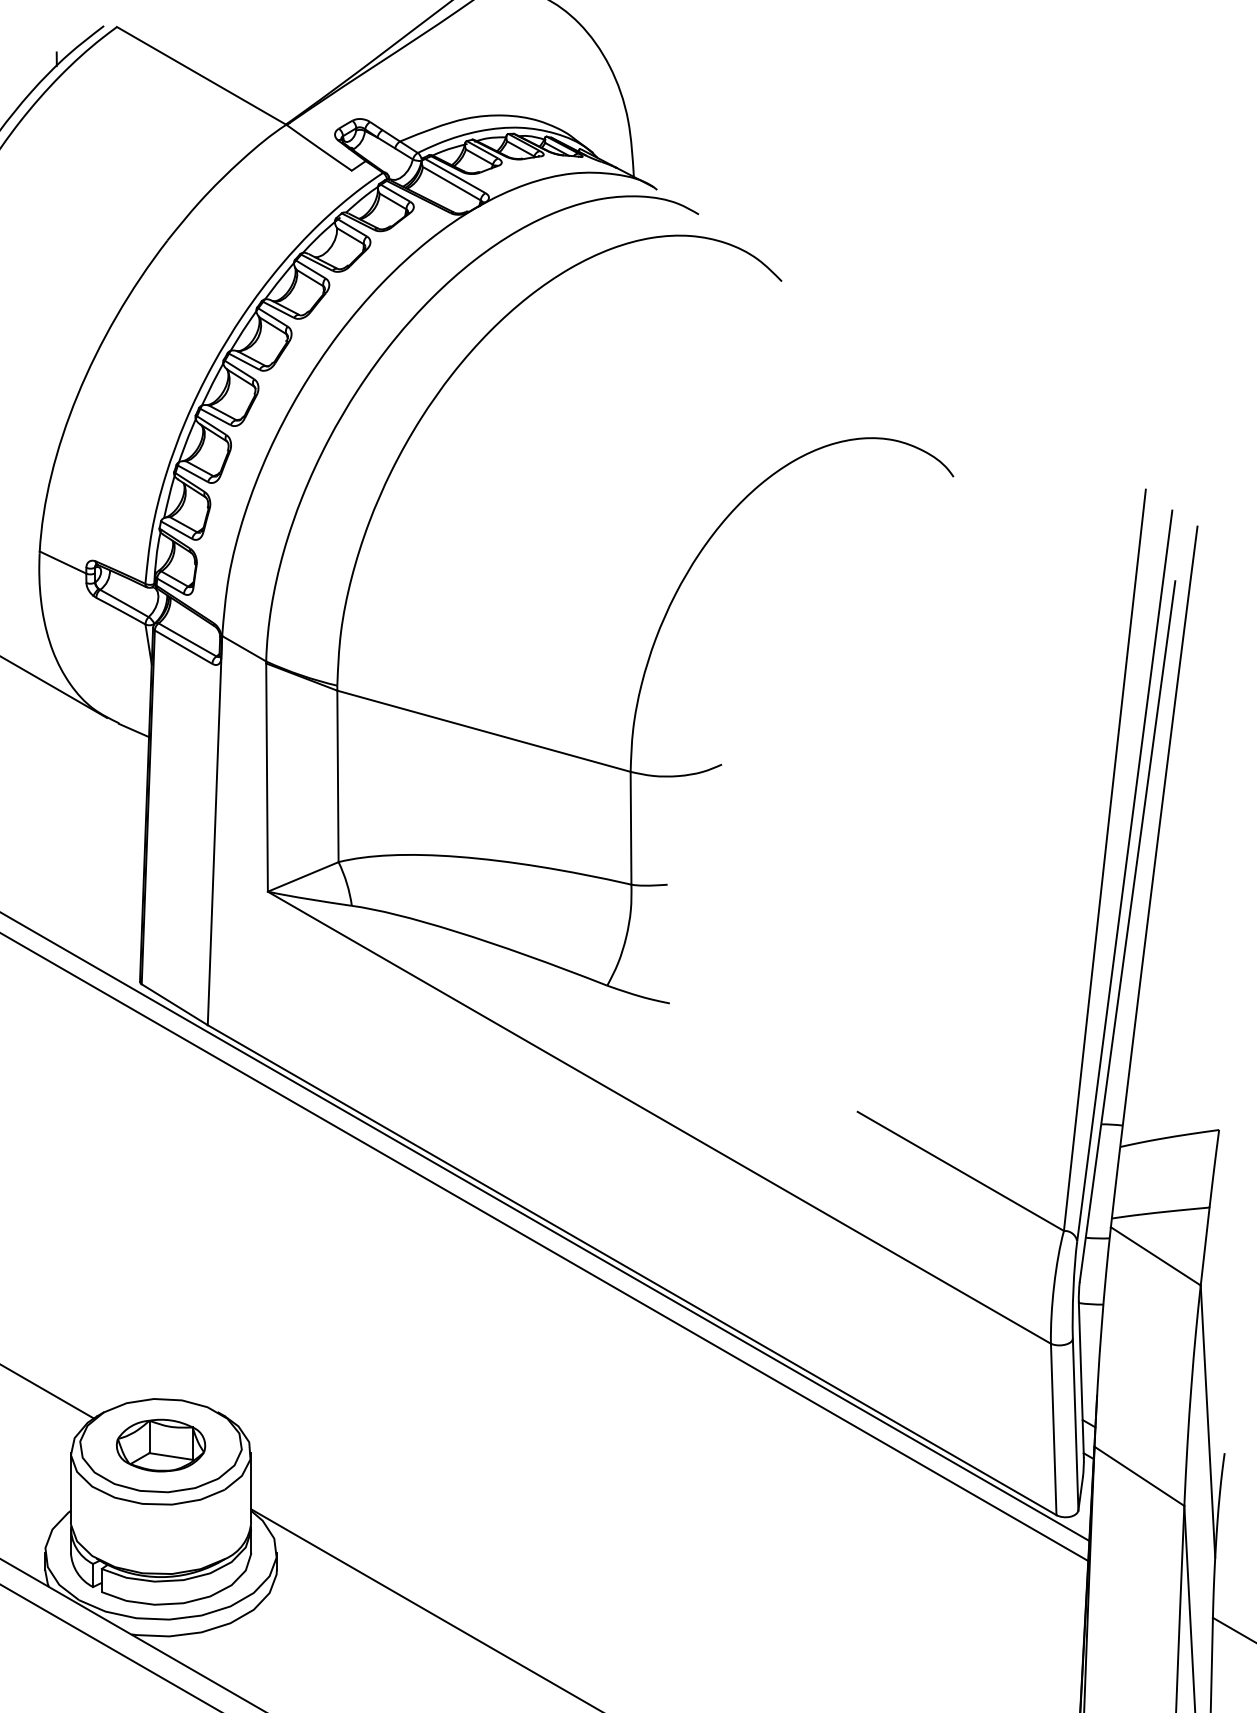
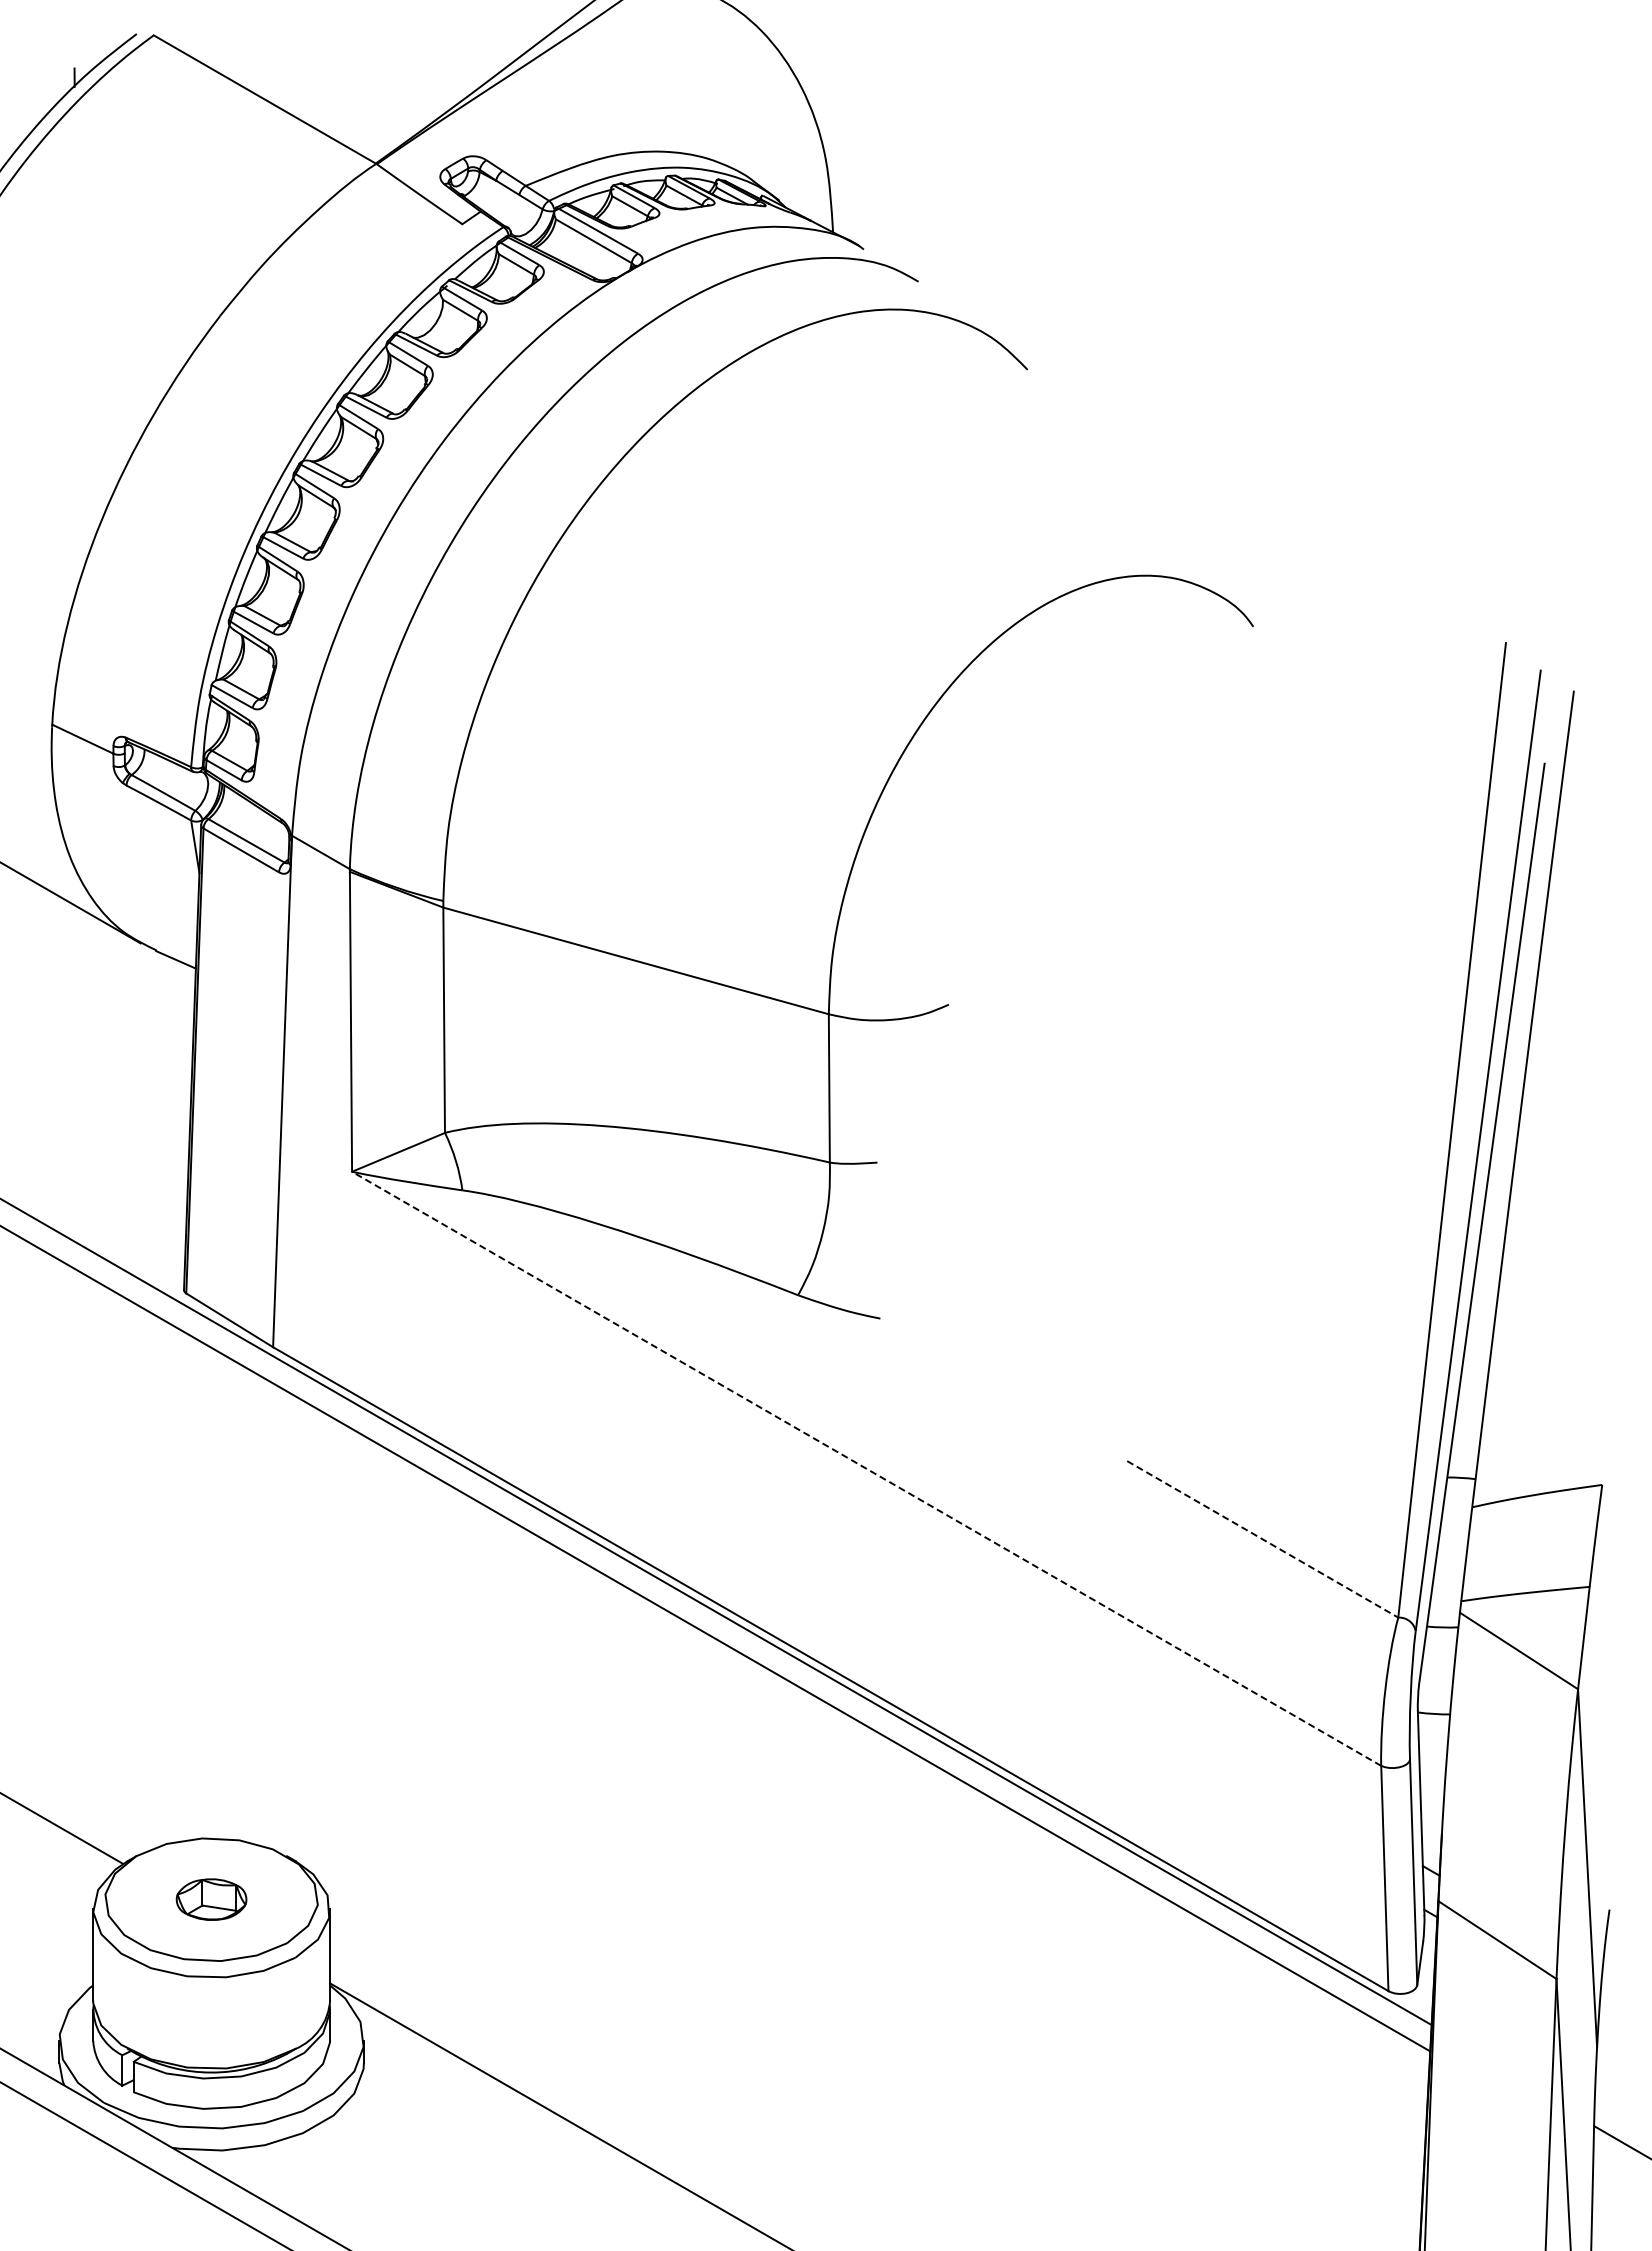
line: (659, 1117) -> (866, 1468), solid -> dashed
line: (961, 1171) -> (1263, 1539), solid -> dashed
part: (160, 1445) -> (211, 1899), size x0.6

